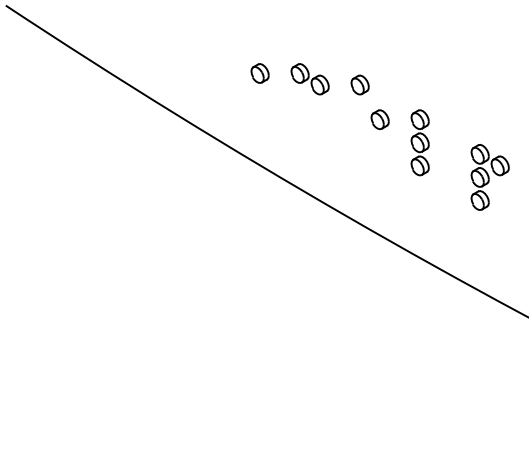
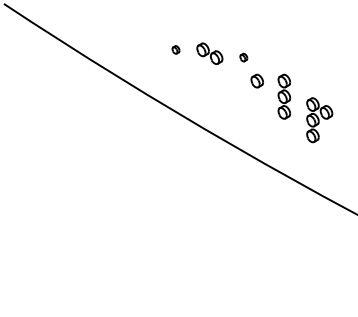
part: (259, 72) -> (175, 49), size x0.6
part: (359, 84) -> (243, 57), size x0.6
part: (489, 177) -> (319, 120), moved

